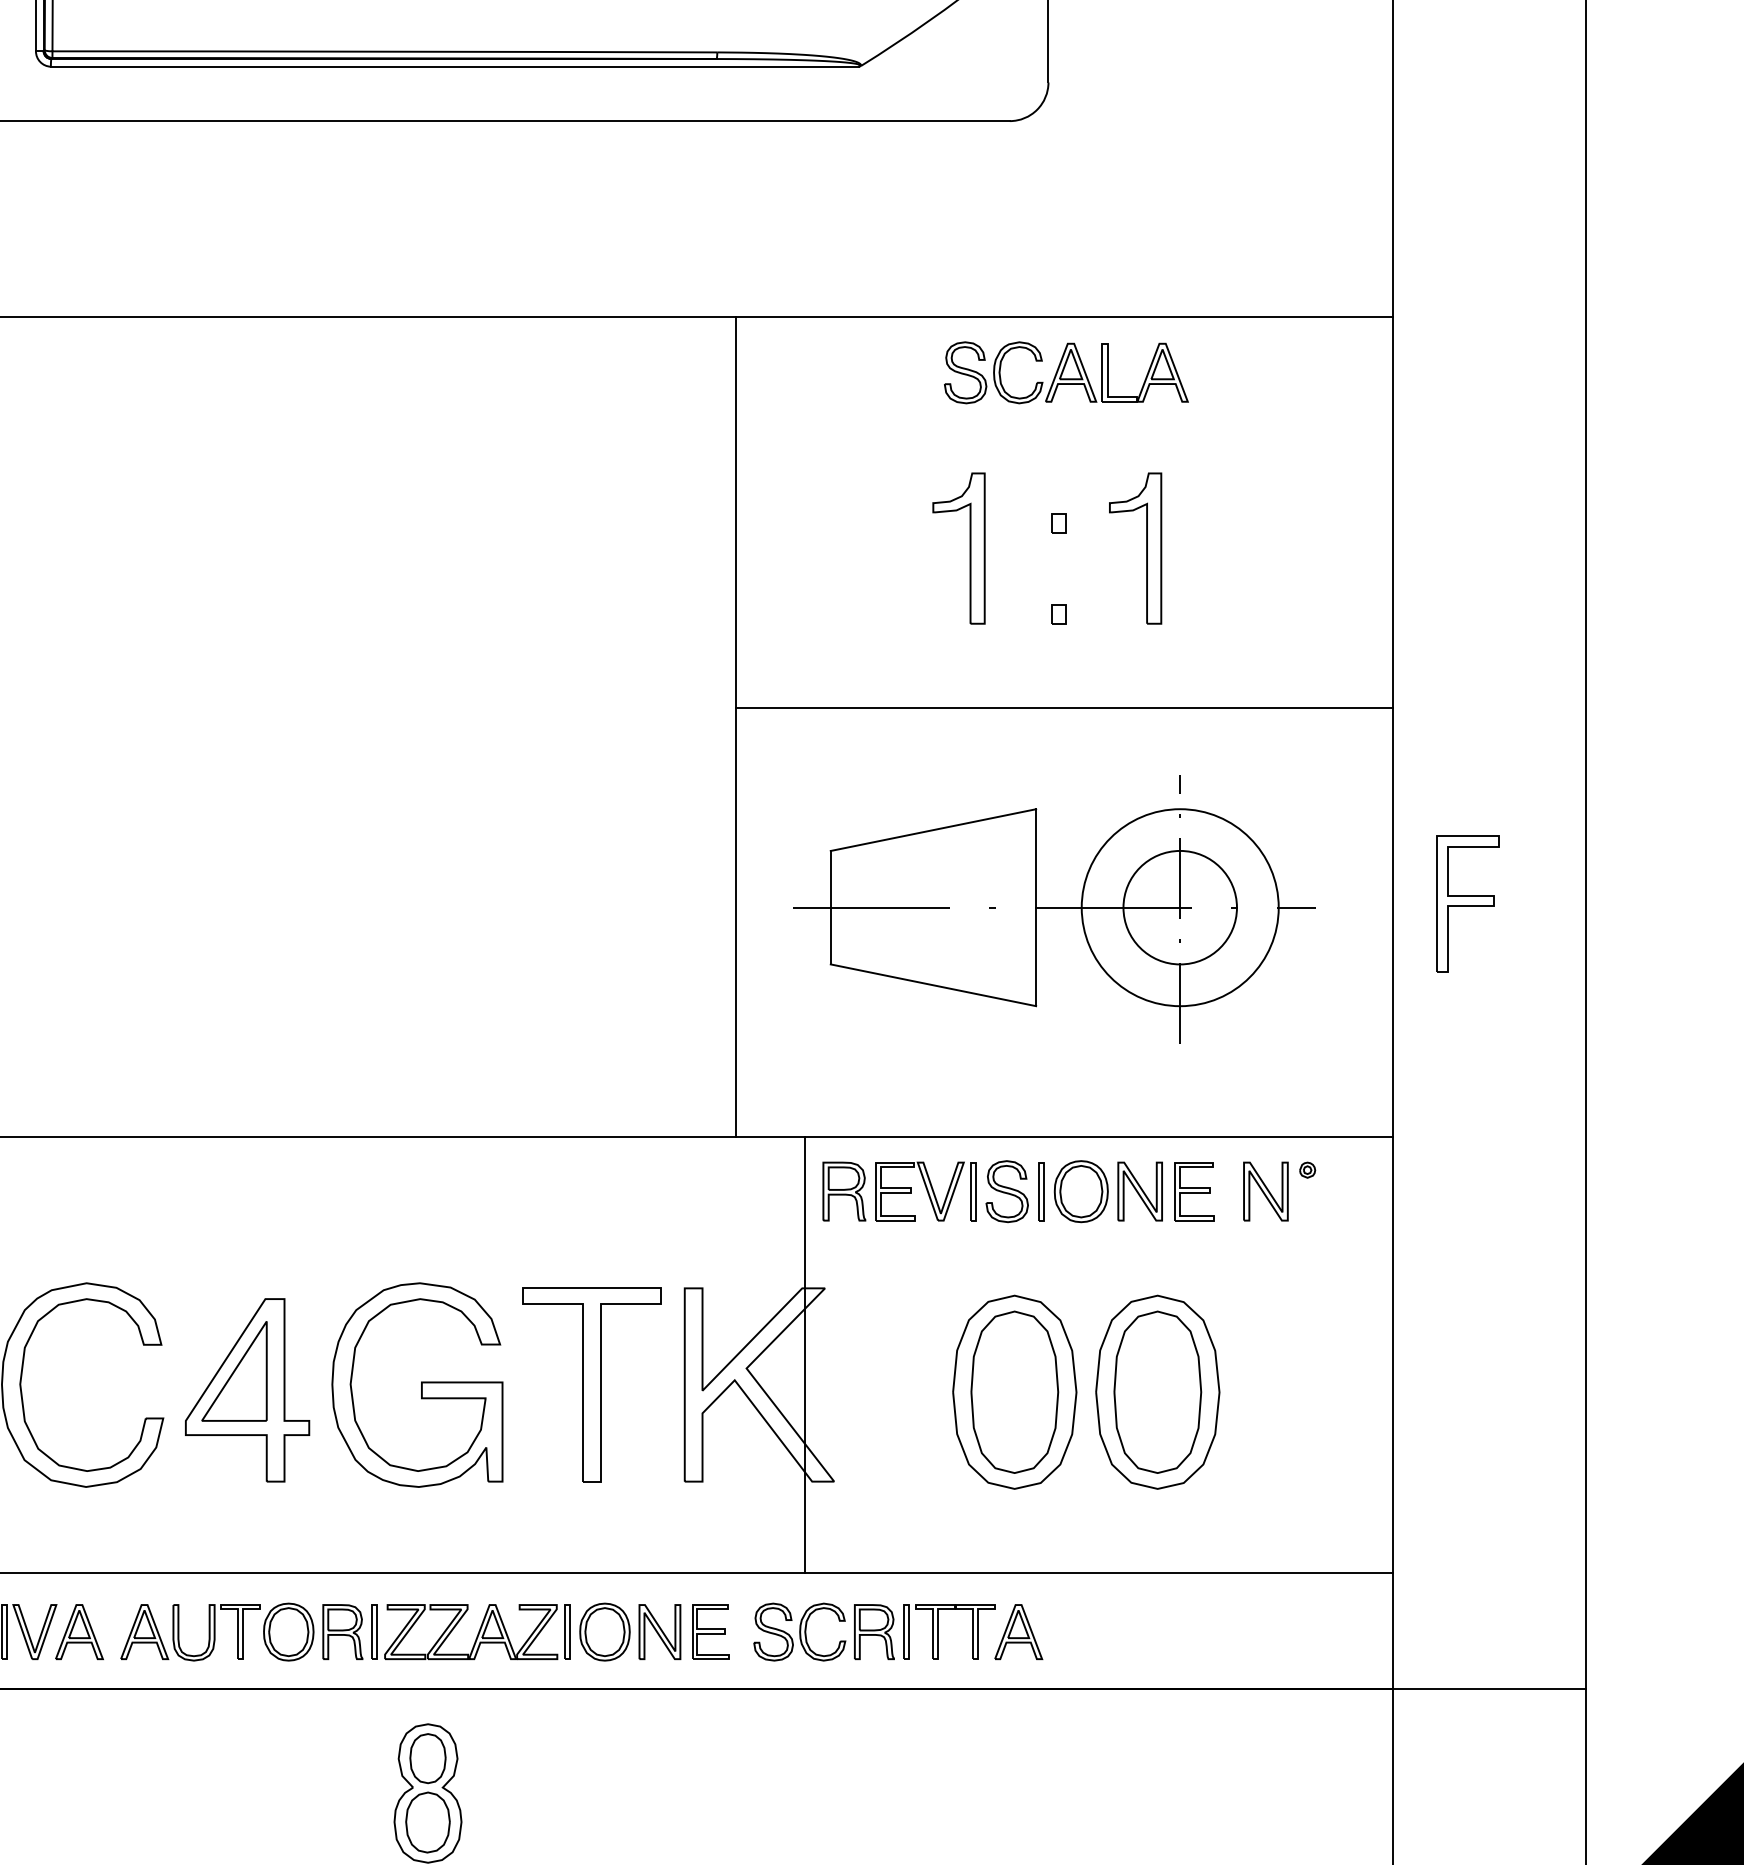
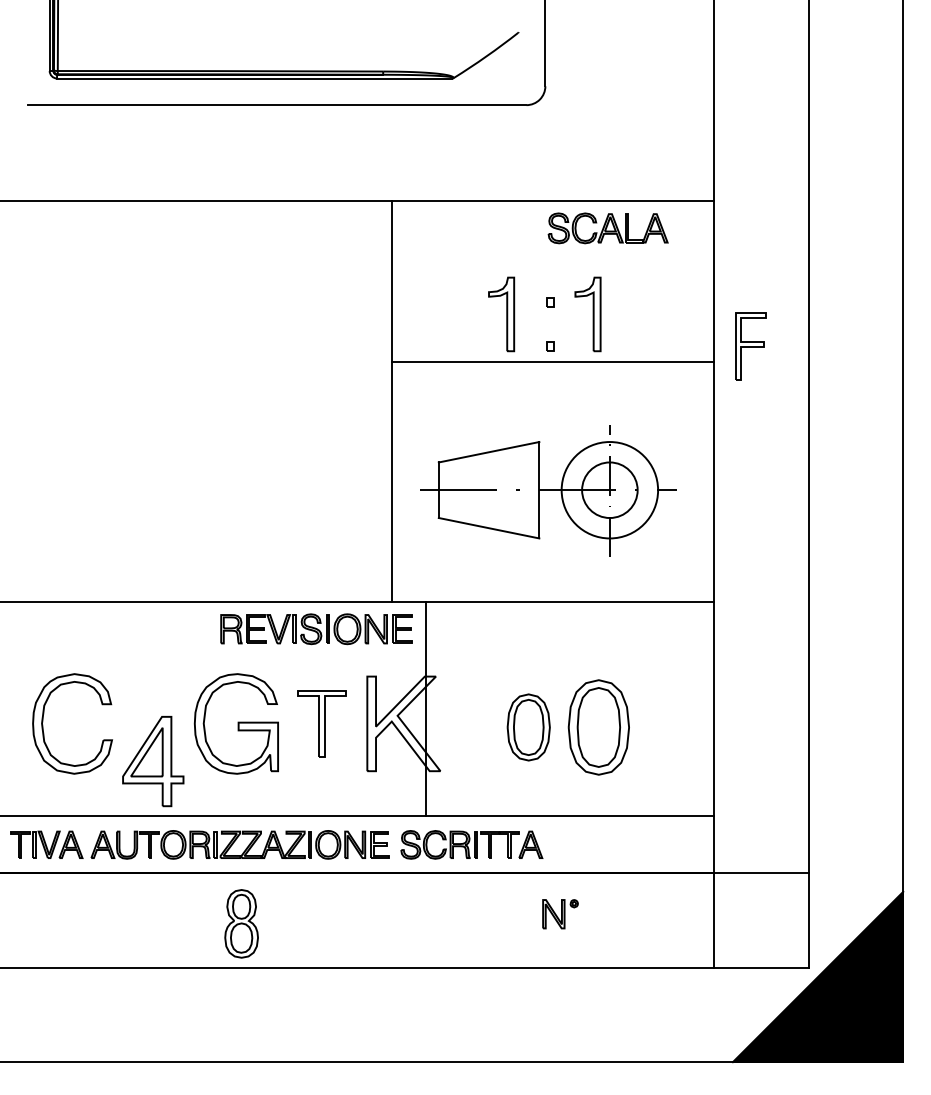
part: (1065, 373) -> (607, 228), moved
line: (1065, 708) -> (553, 361), moved
part: (1467, 904) -> (750, 346), moved
part: (1018, 1192) -> (316, 629), moved
part: (1279, 1192) -> (560, 914), moved
part: (591, 1384) -> (321, 723), size x0.7
part: (247, 1390) -> (153, 761), moved
part: (1013, 1392) -> (528, 727), size x0.7

